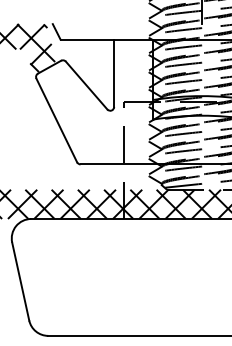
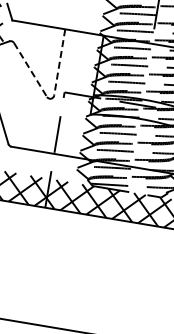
line: (114, 73) -> (60, 62), solid -> dashed
line: (86, 85) -> (30, 69), solid -> dashed

